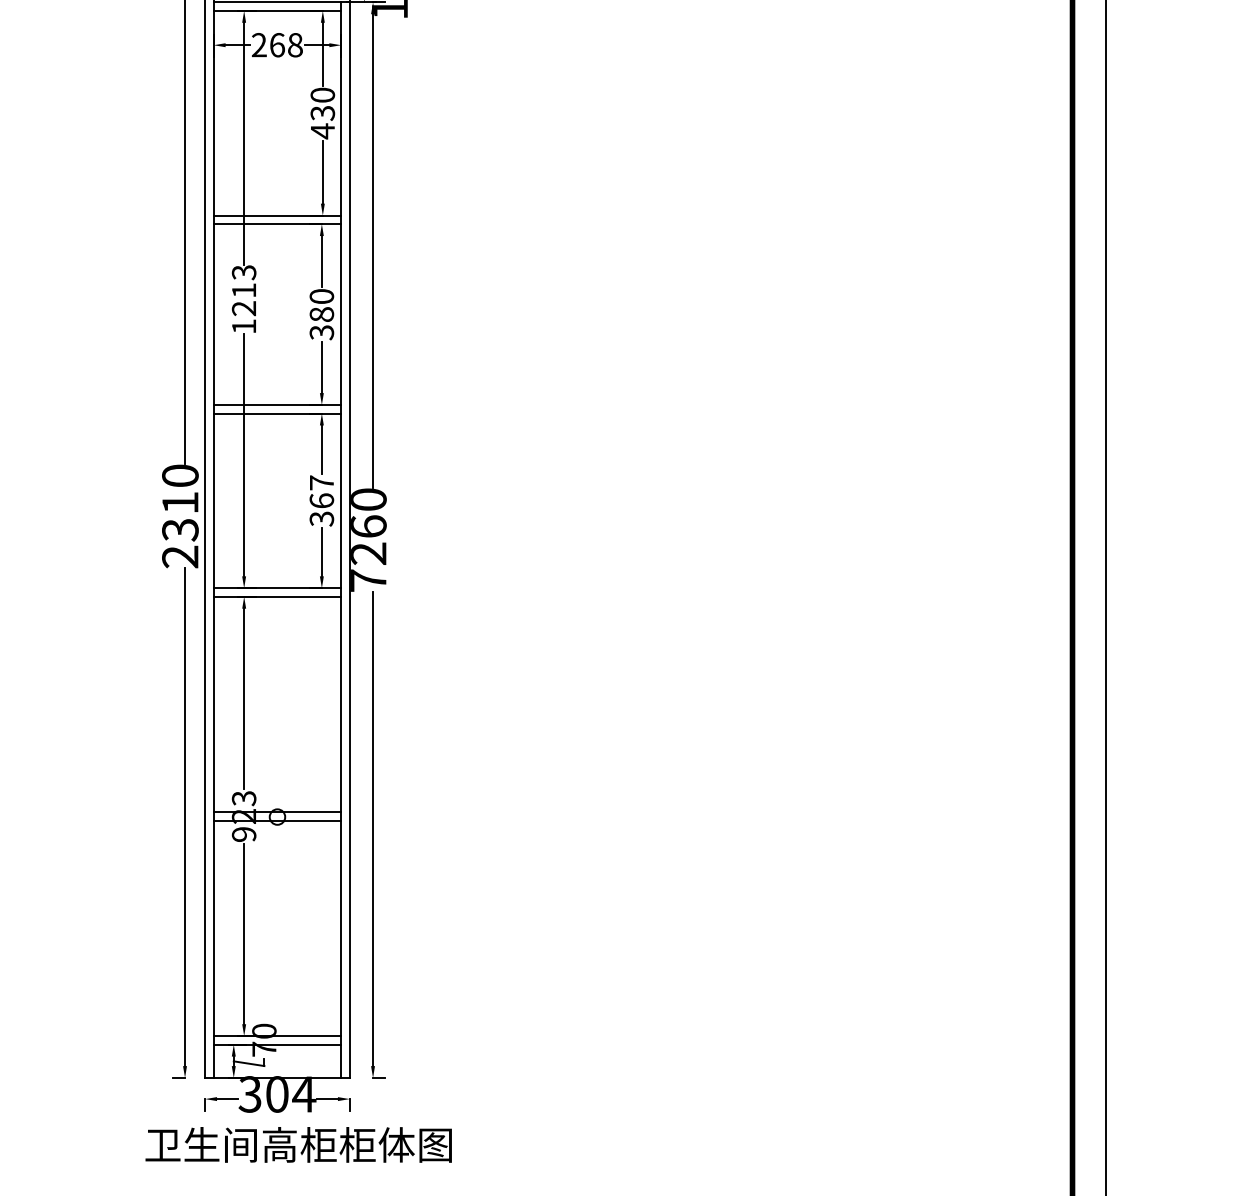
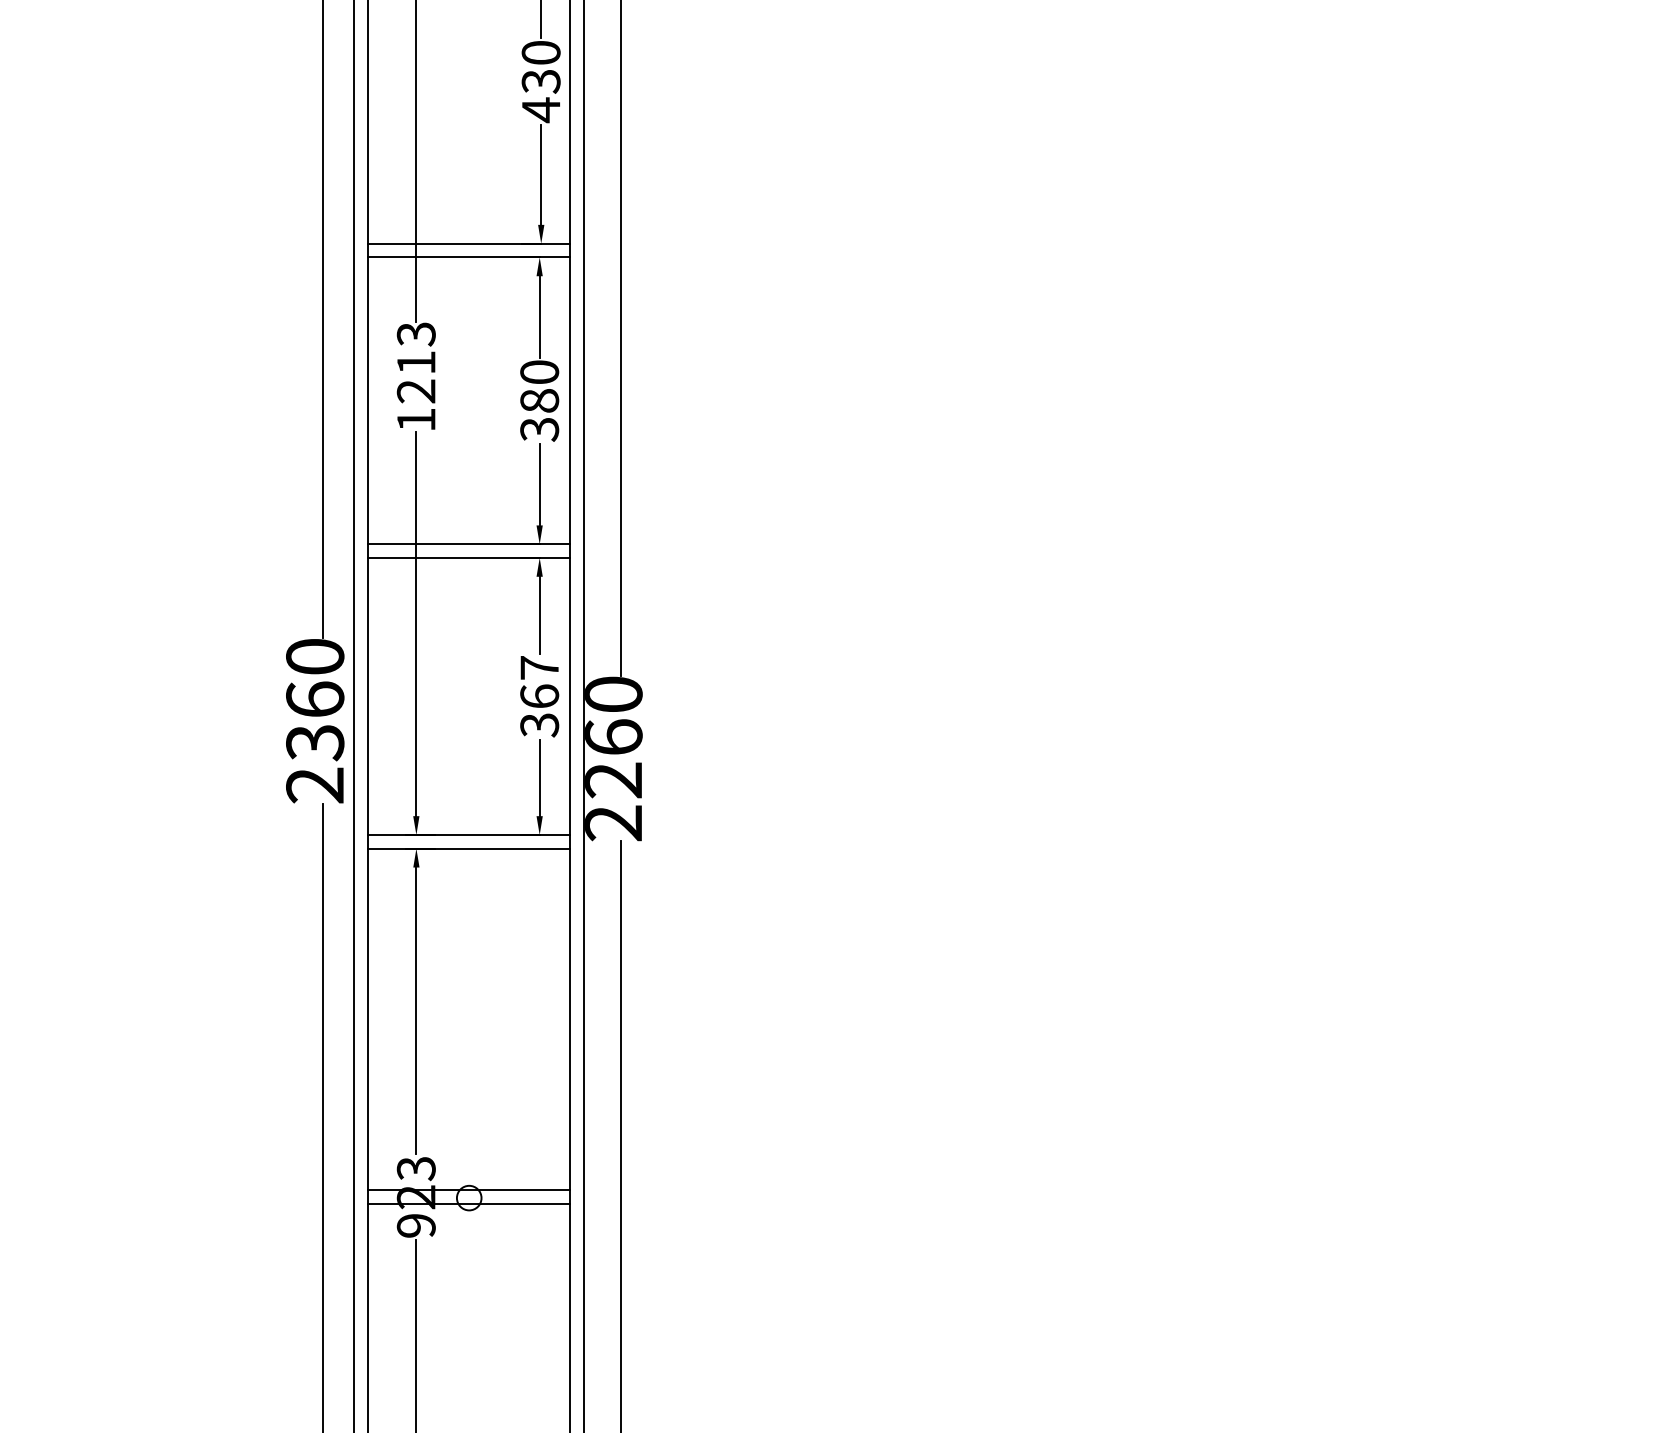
text: (180, 502) -> (315, 698), 2310 -> 2360
text: (368, 580) -> (613, 822), 7260 -> 2260

